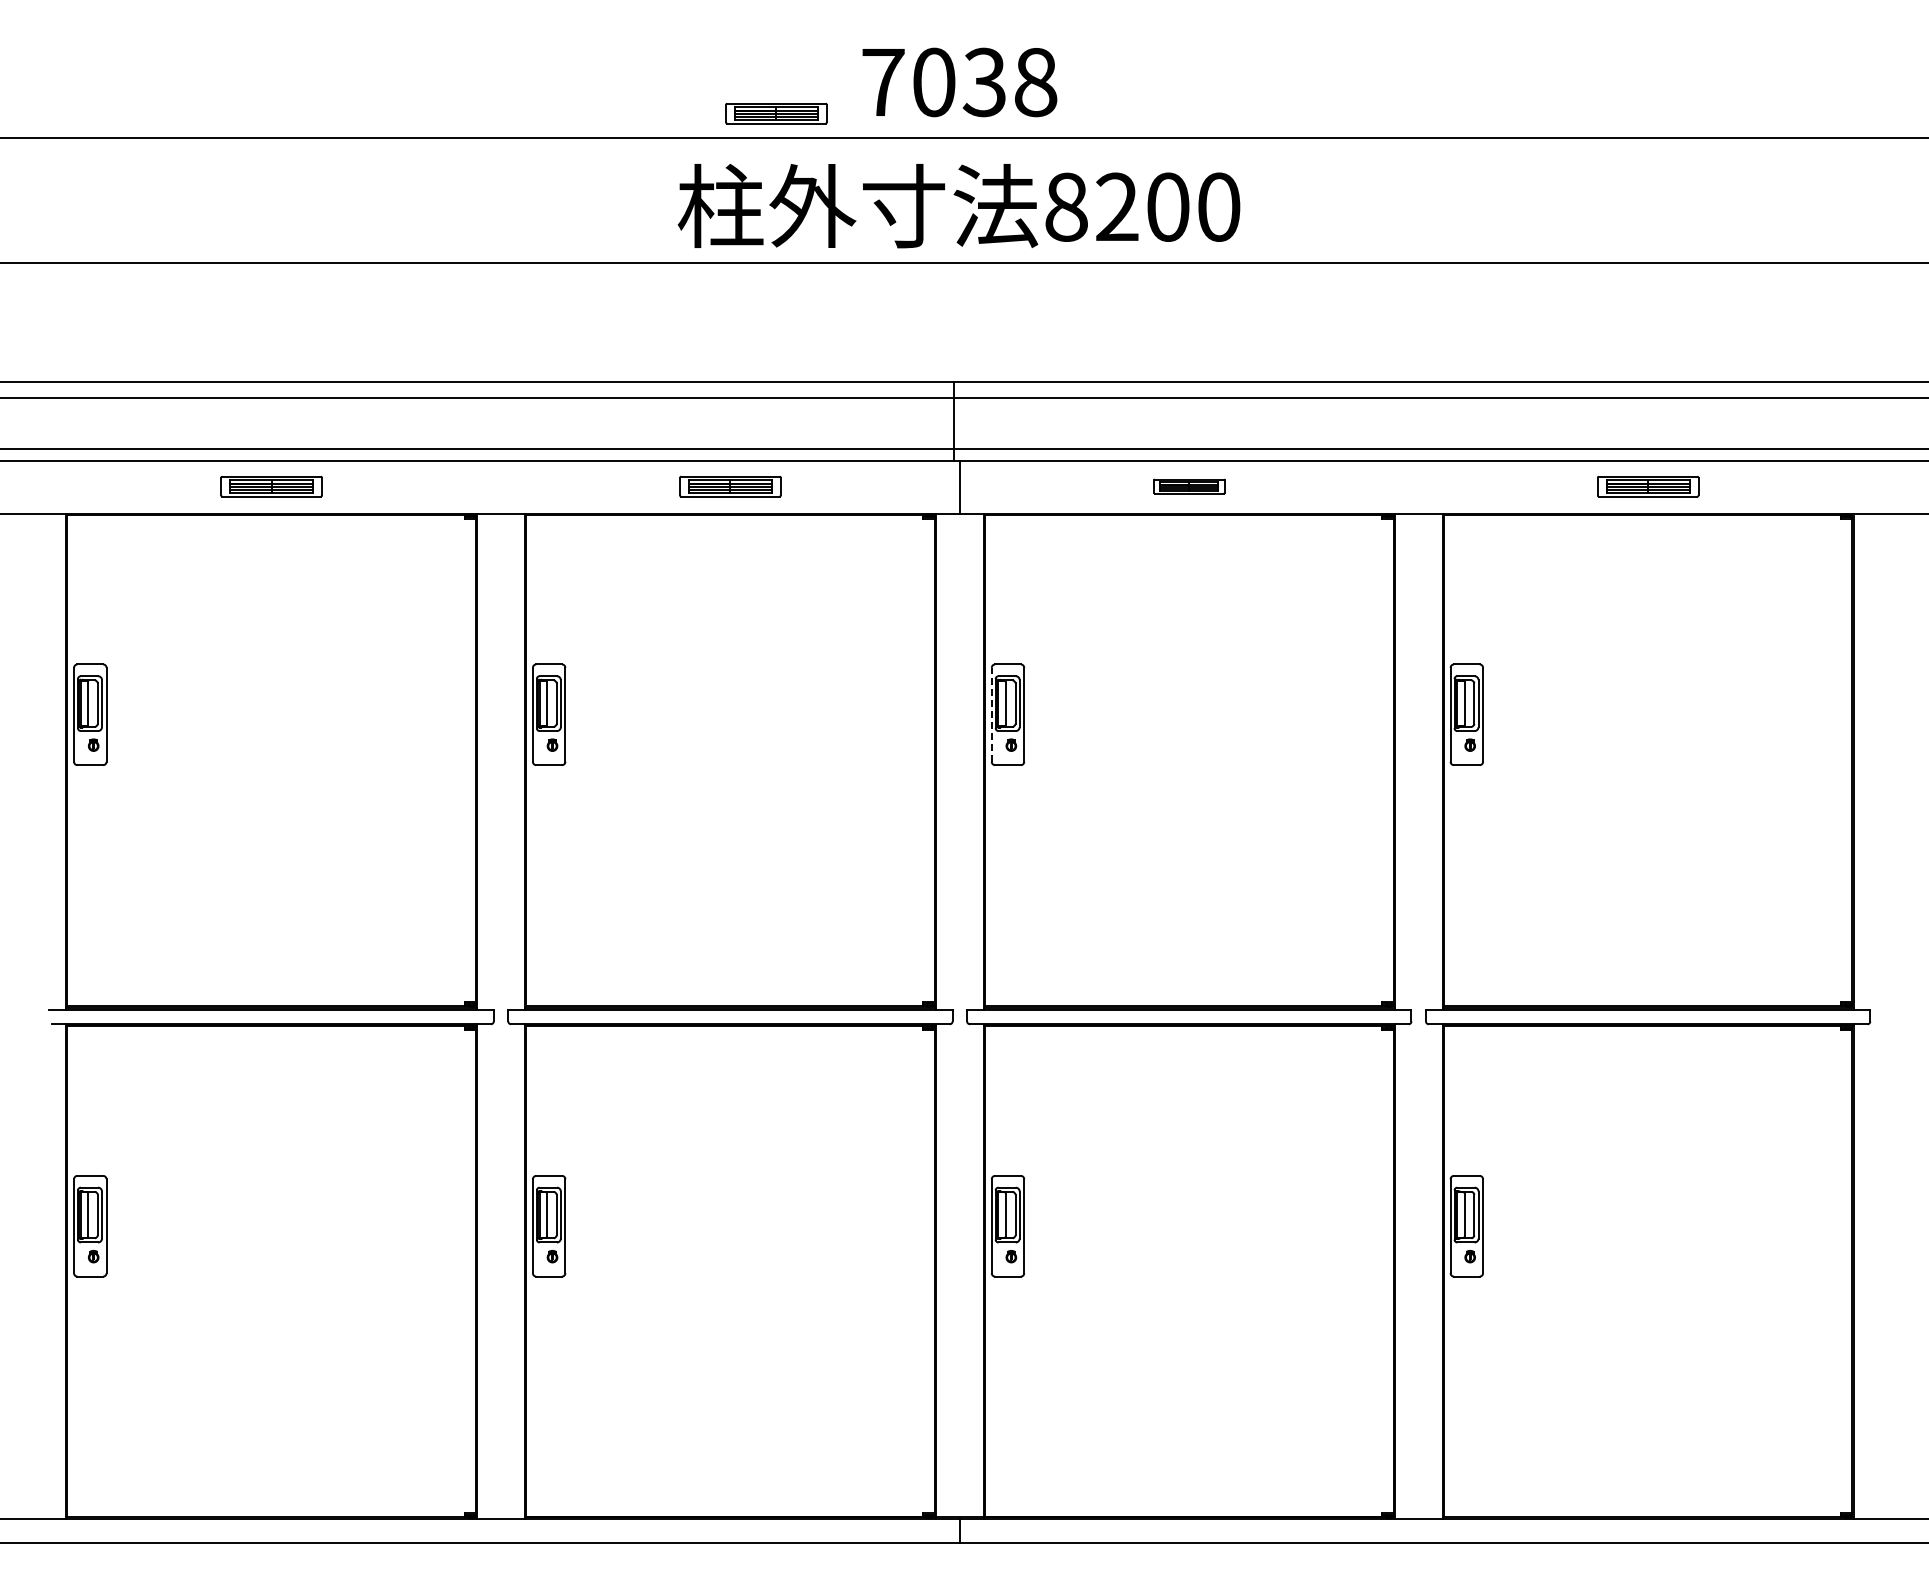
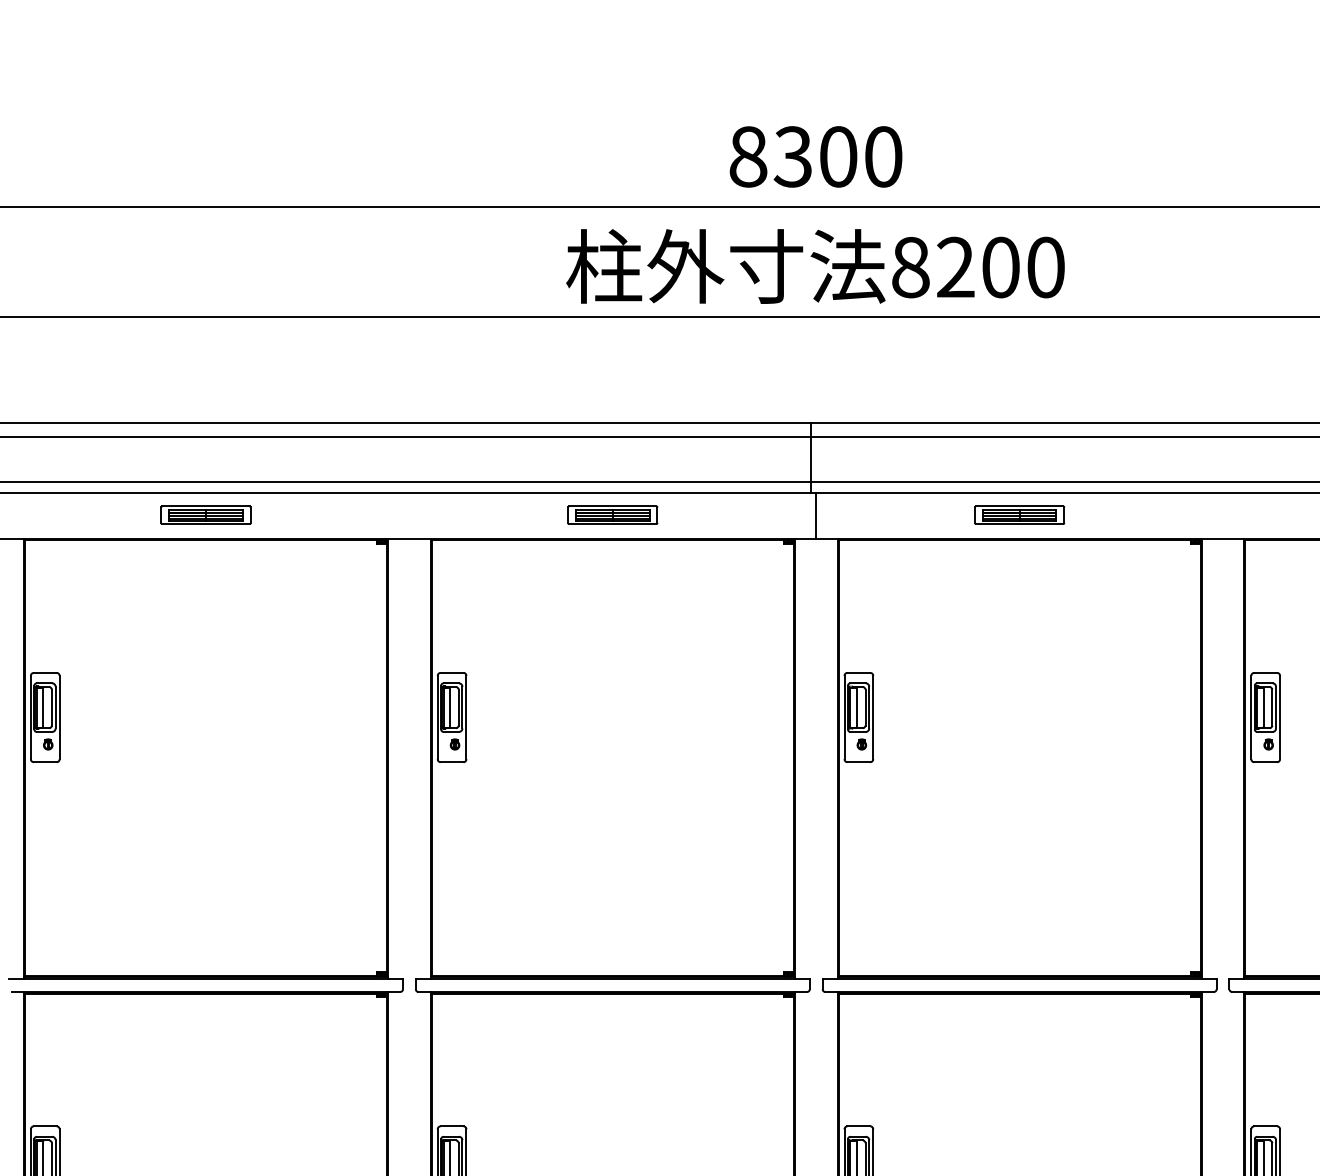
text: (959, 82) -> (815, 156), 7038 -> 8300
part: (776, 113) -> (653, 184), removed
part: (1189, 486) -> (1019, 515), size x1.43
line: (991, 714) -> (844, 717), dashed -> solid

